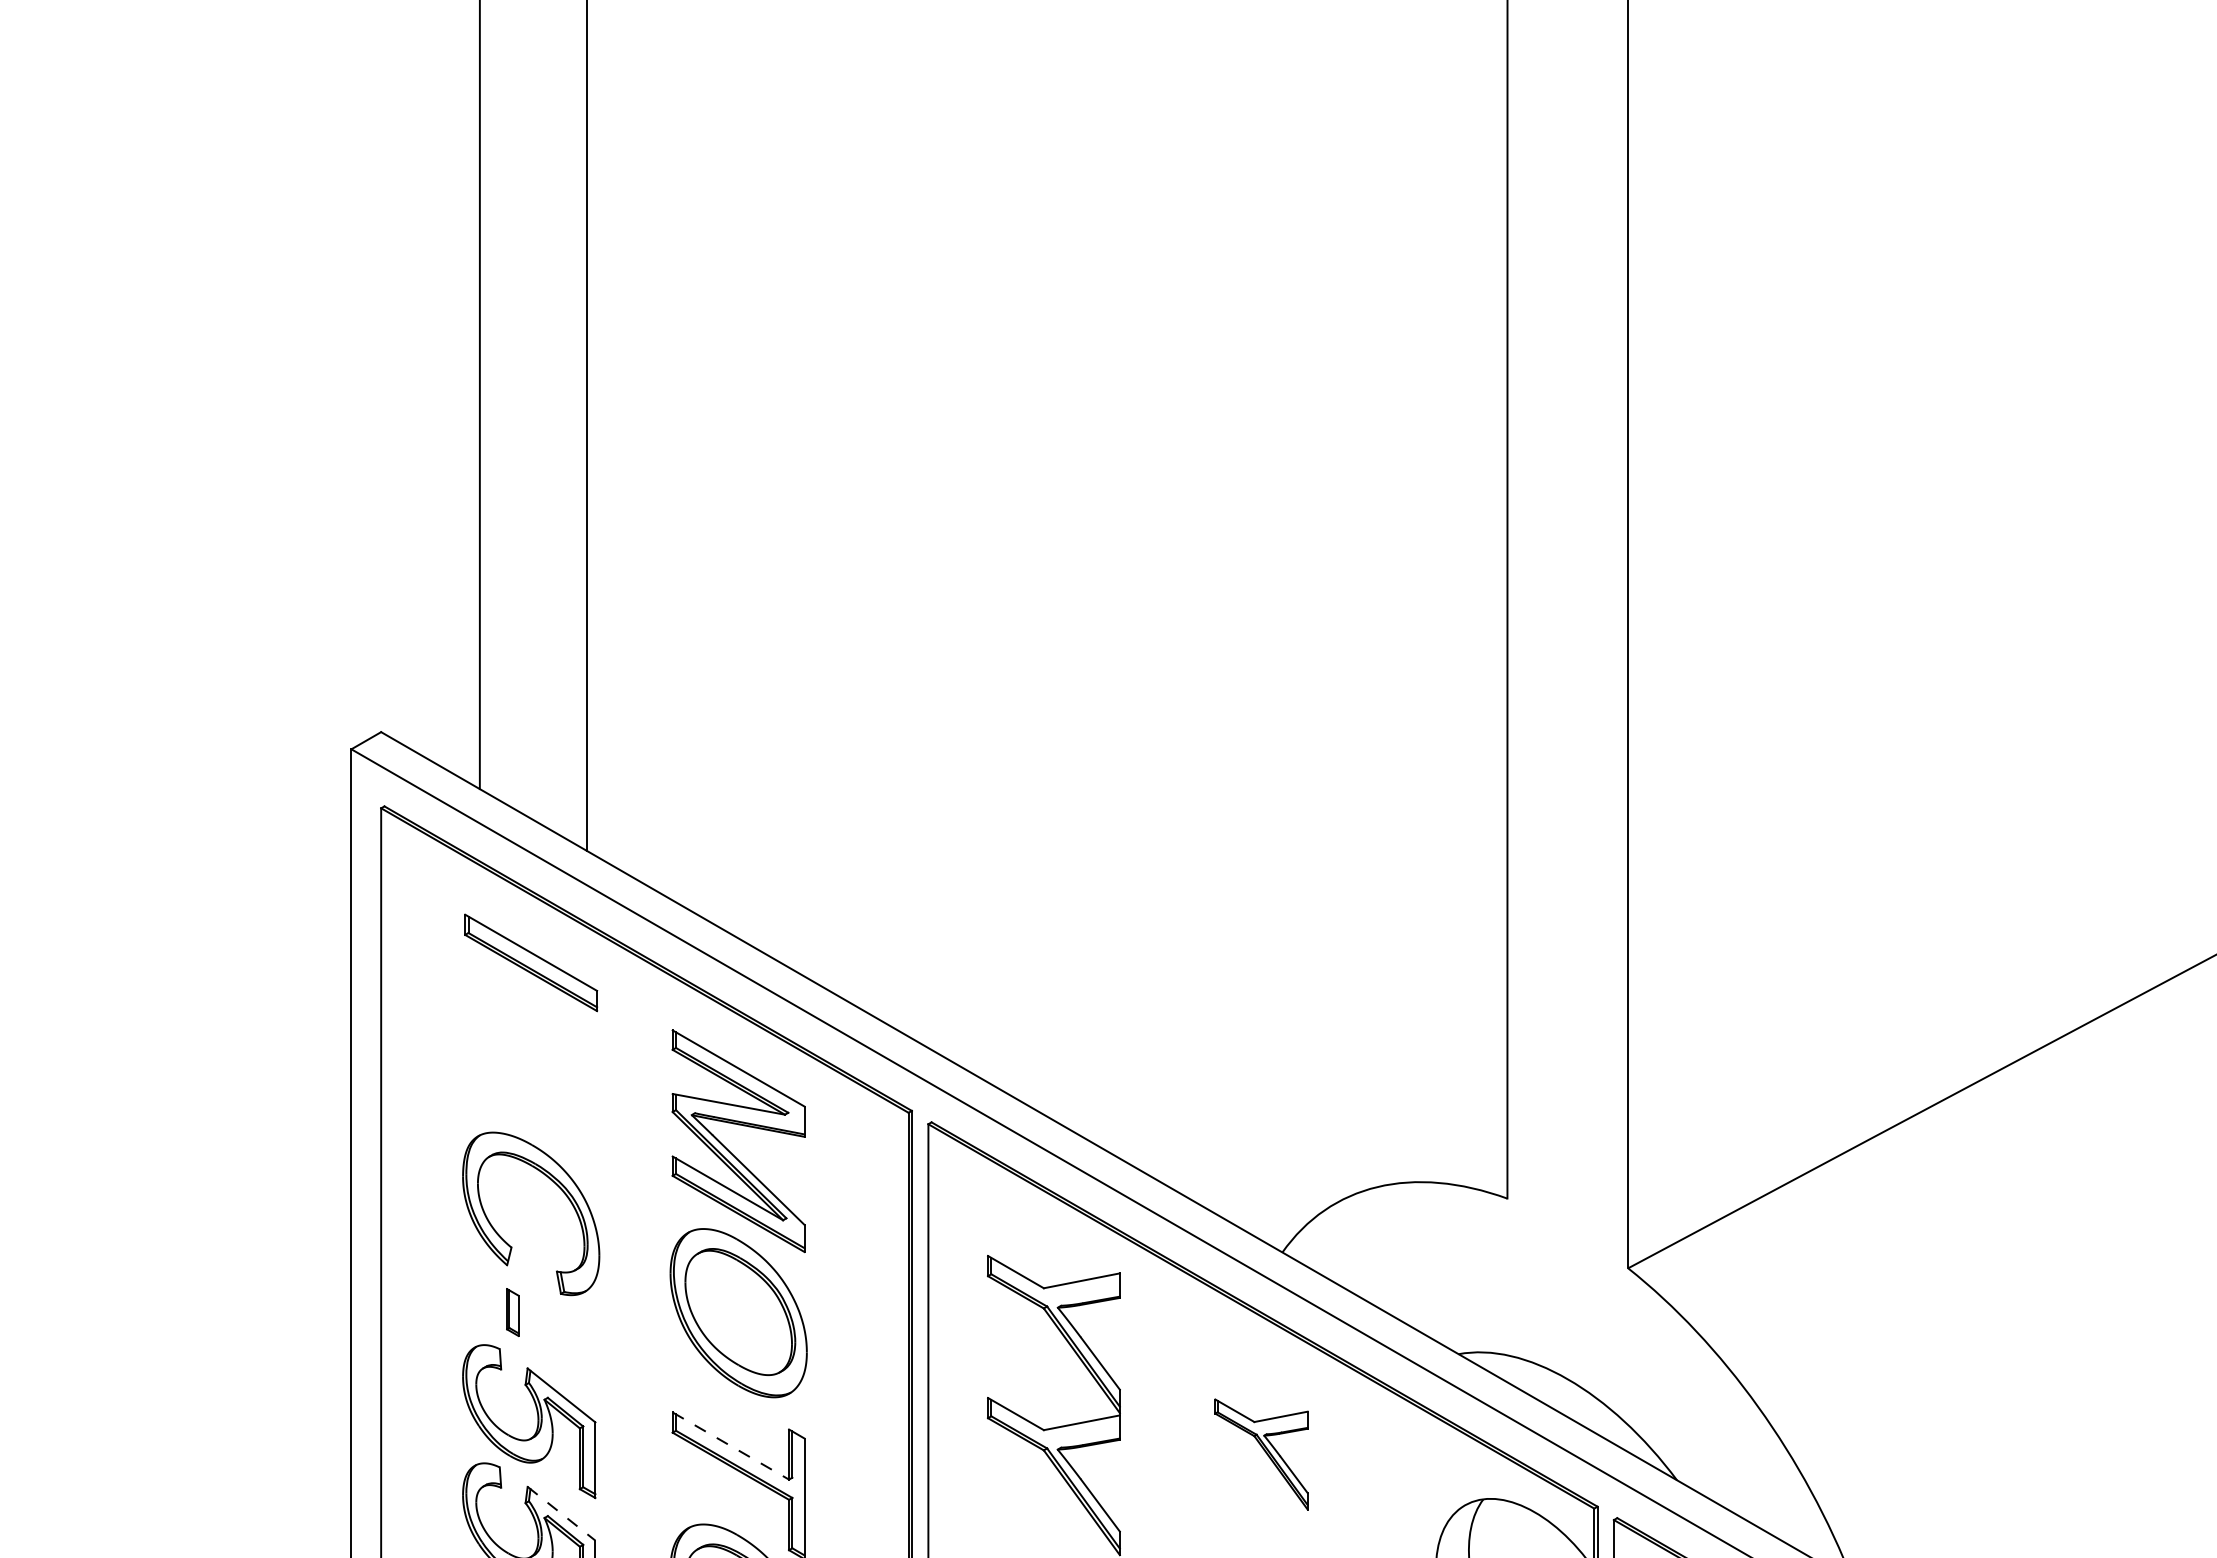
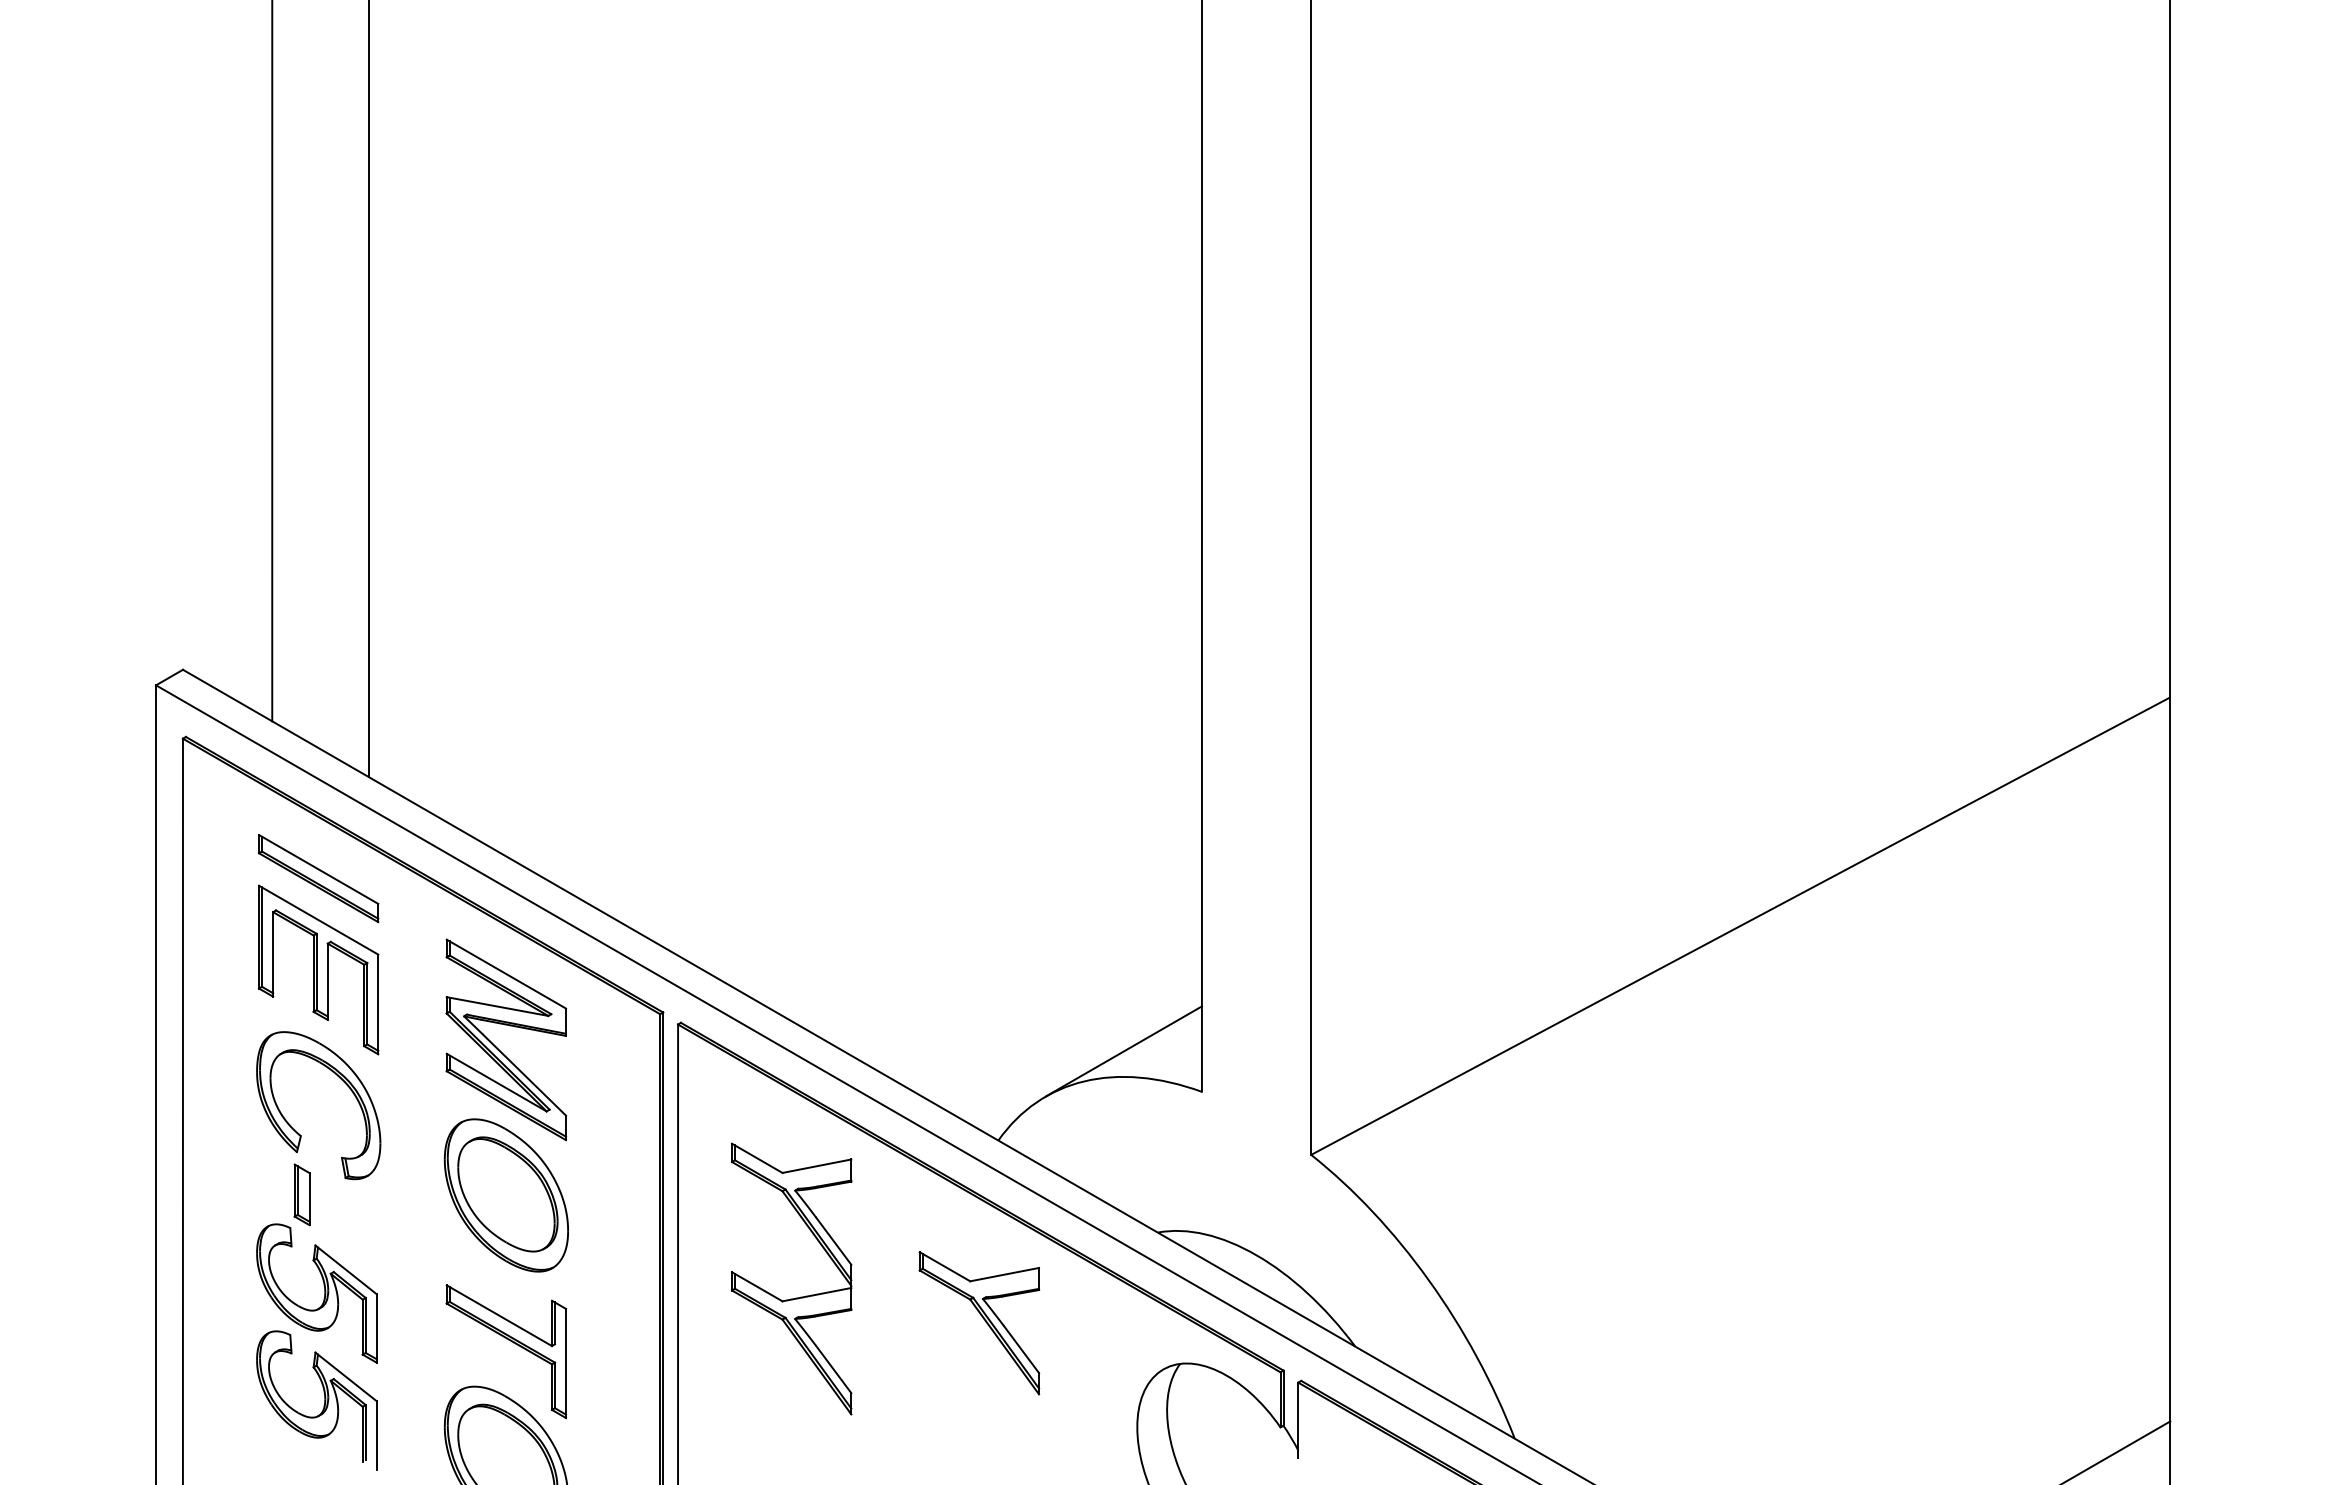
part: (530, 1063) -> (318, 969), added
line: (1420, 1154) -> (1123, 1051), added
part: (512, 1312) -> (301, 1194), size x1.43
line: (731, 1445) -> (499, 1315), dashed -> solid
part: (1261, 1454) -> (979, 1323), size x1.43
line: (561, 1514) -> (346, 1377), dashed -> solid

